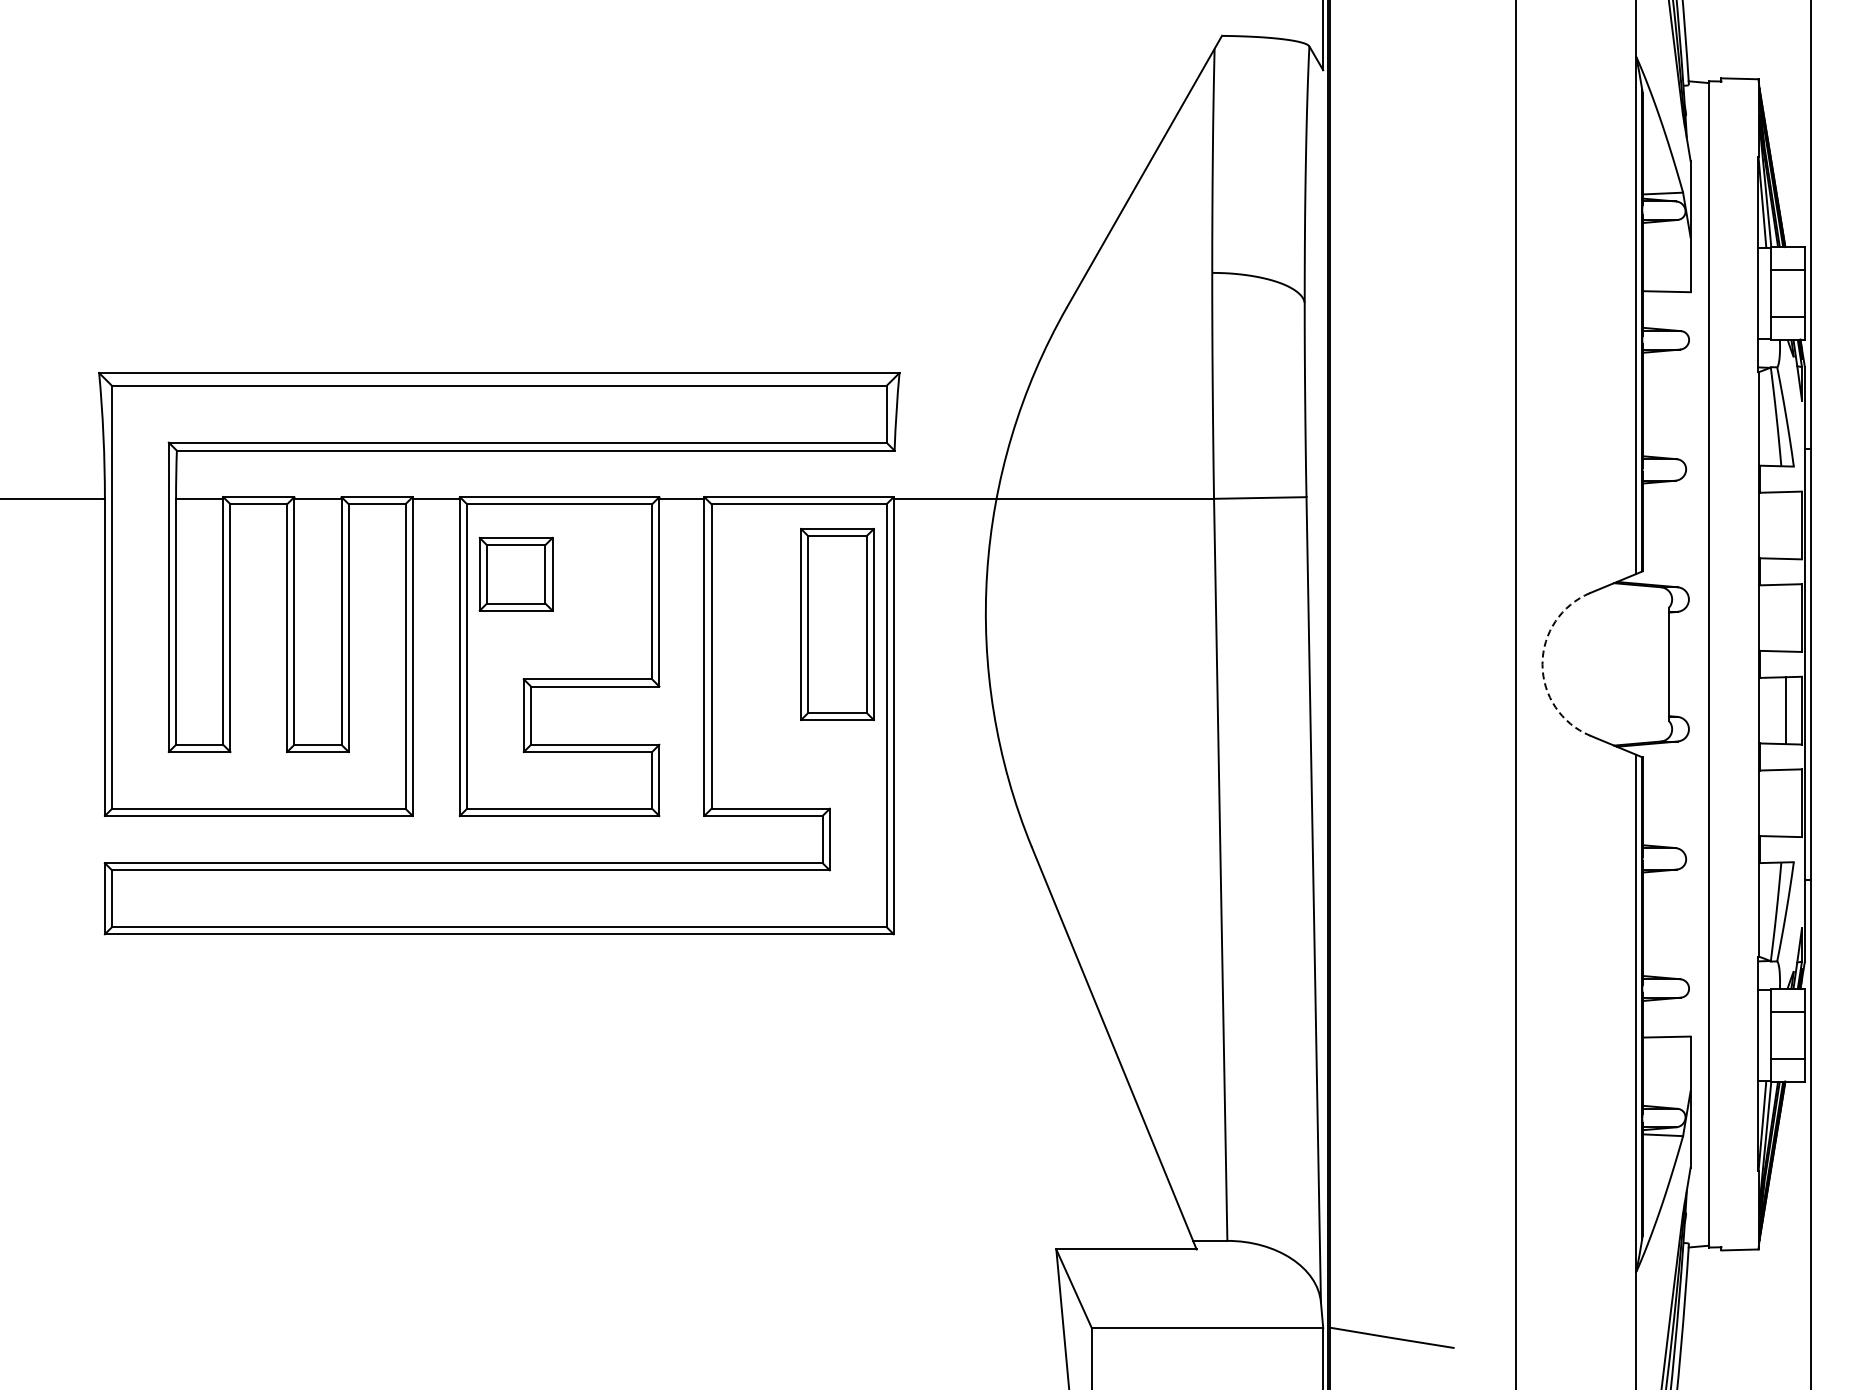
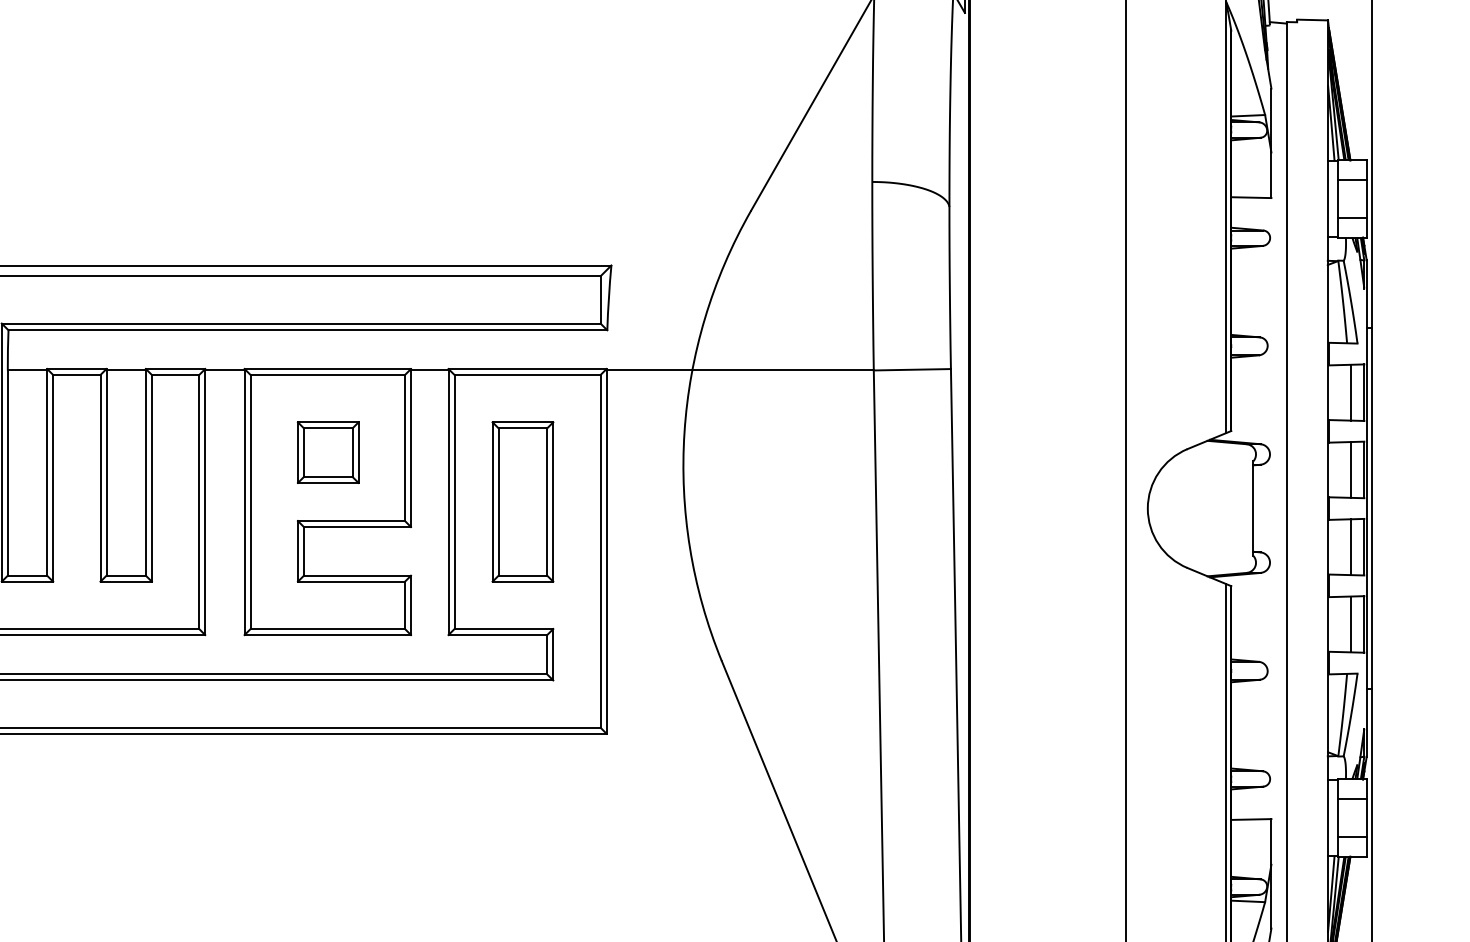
line: (1786, 525) -> (1351, 392), added
part: (515, 573) -> (327, 451), moved
line: (1786, 617) -> (1351, 469), added
part: (837, 624) -> (522, 502), moved
arc: (1542, 664) -> (1147, 508), dashed -> solid
line: (1786, 802) -> (1351, 623), added

